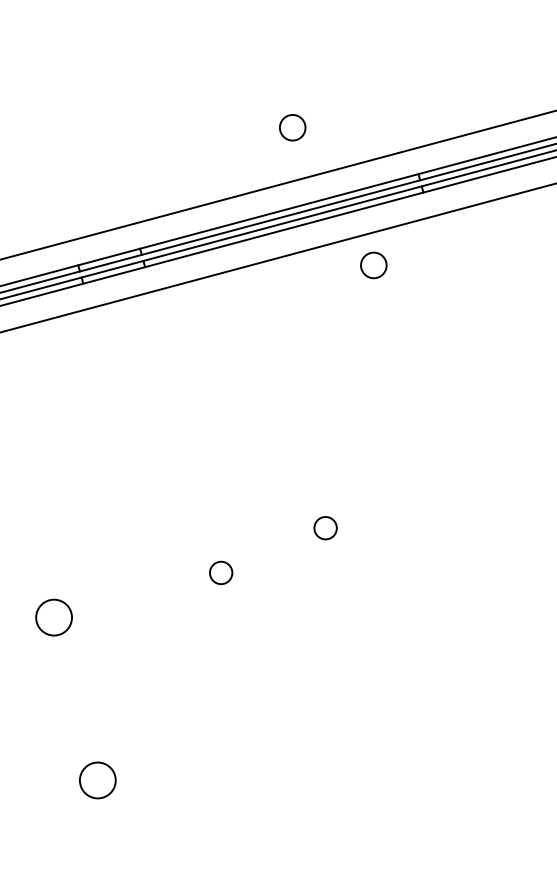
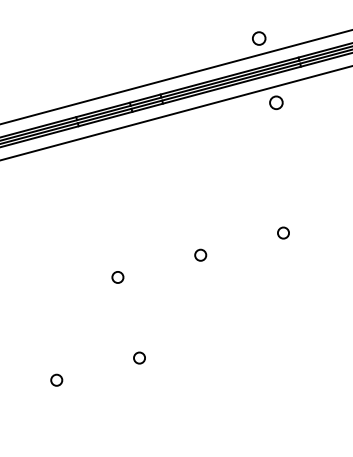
circle: (293, 127) -> (259, 38), moved
circle: (325, 527) -> (283, 232), moved
circle: (53, 617) -> (117, 277), size x0.62
circle: (97, 779) -> (139, 357), size x0.62

